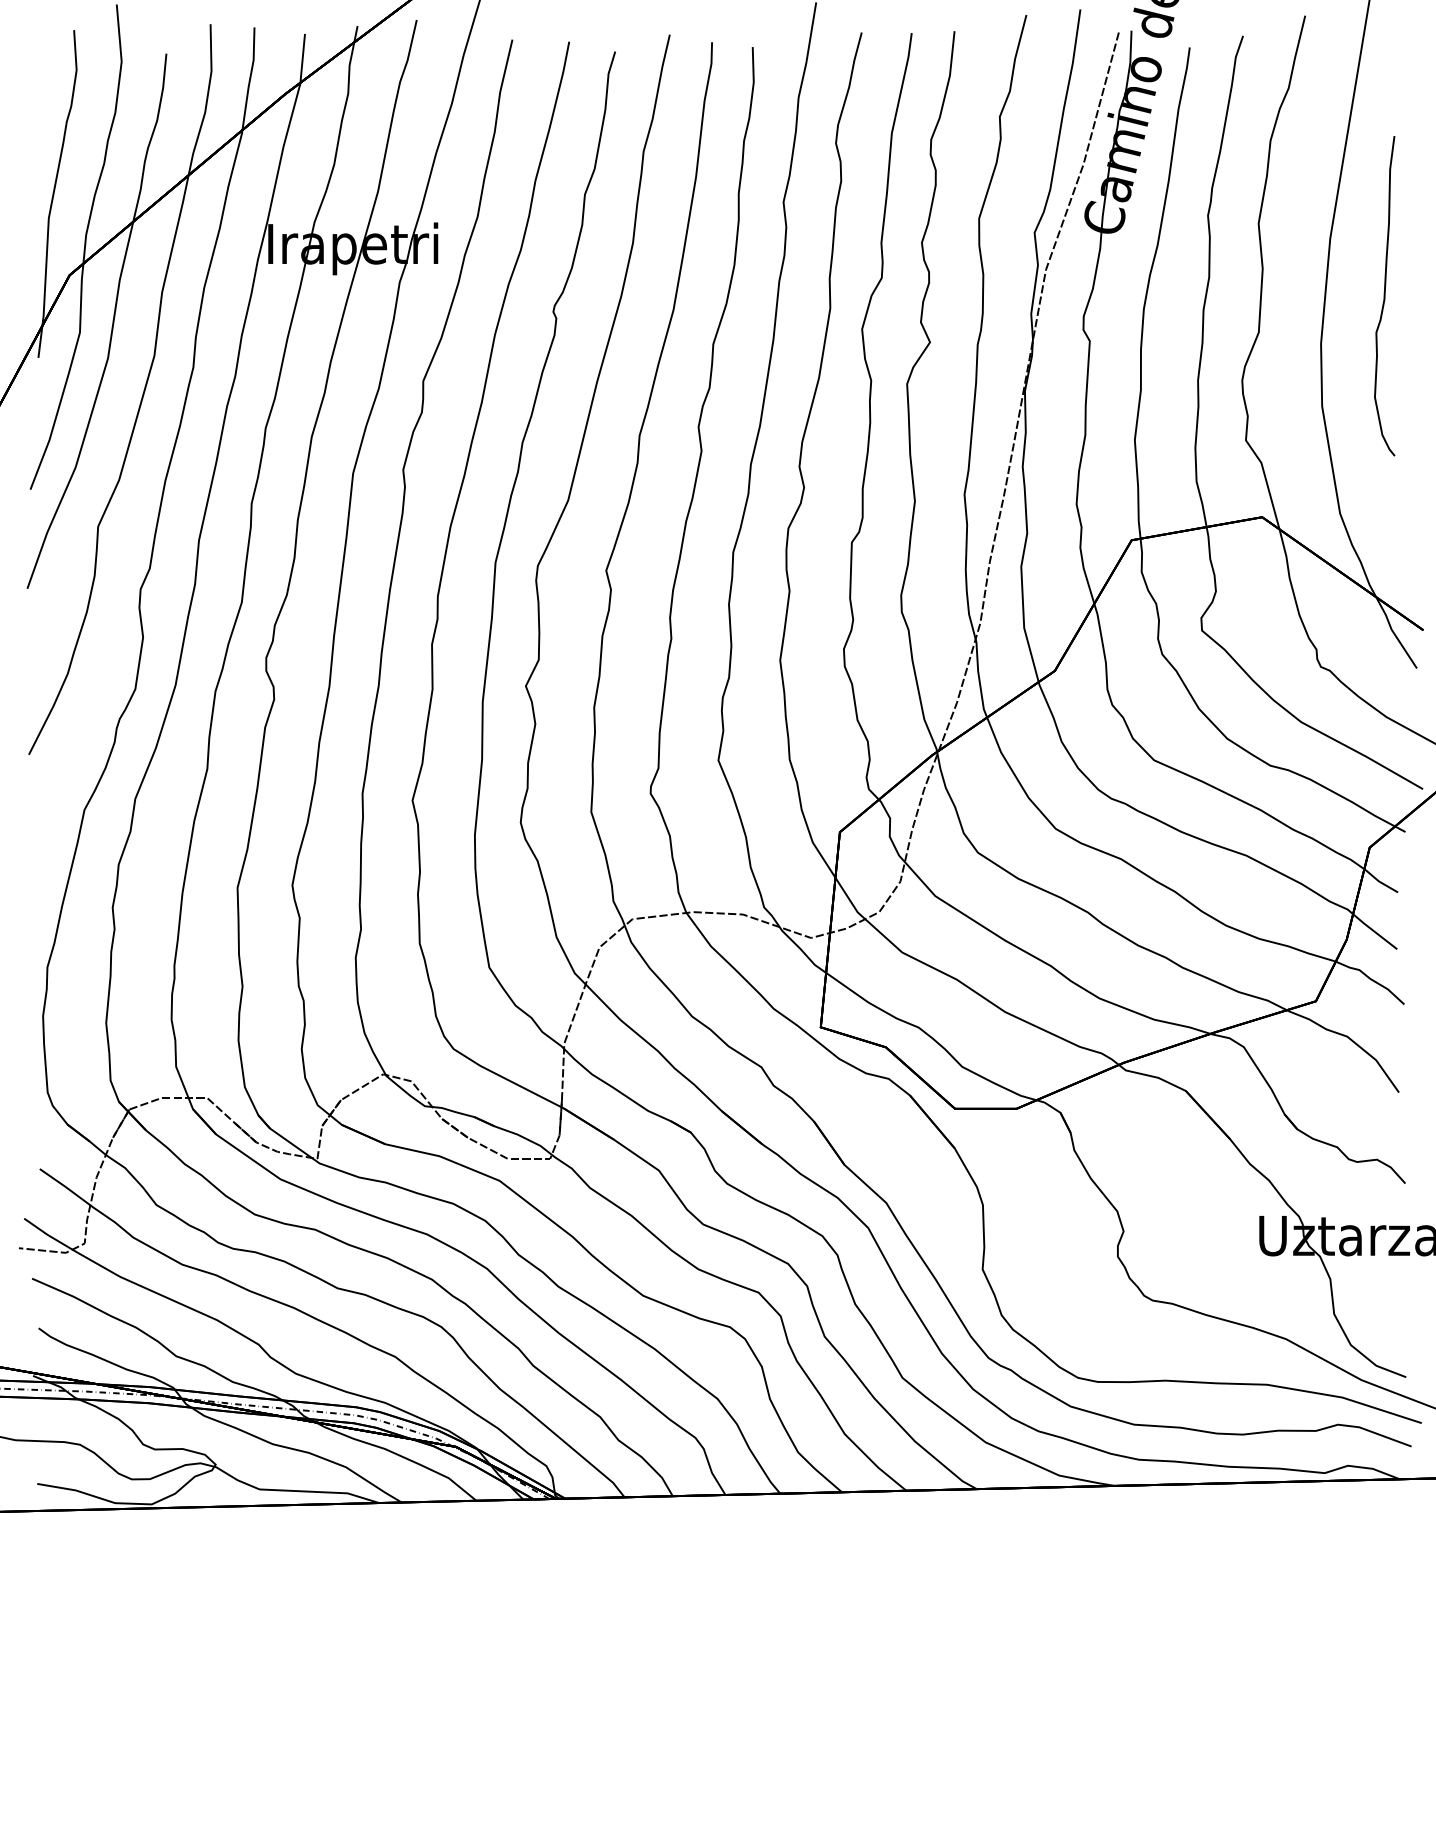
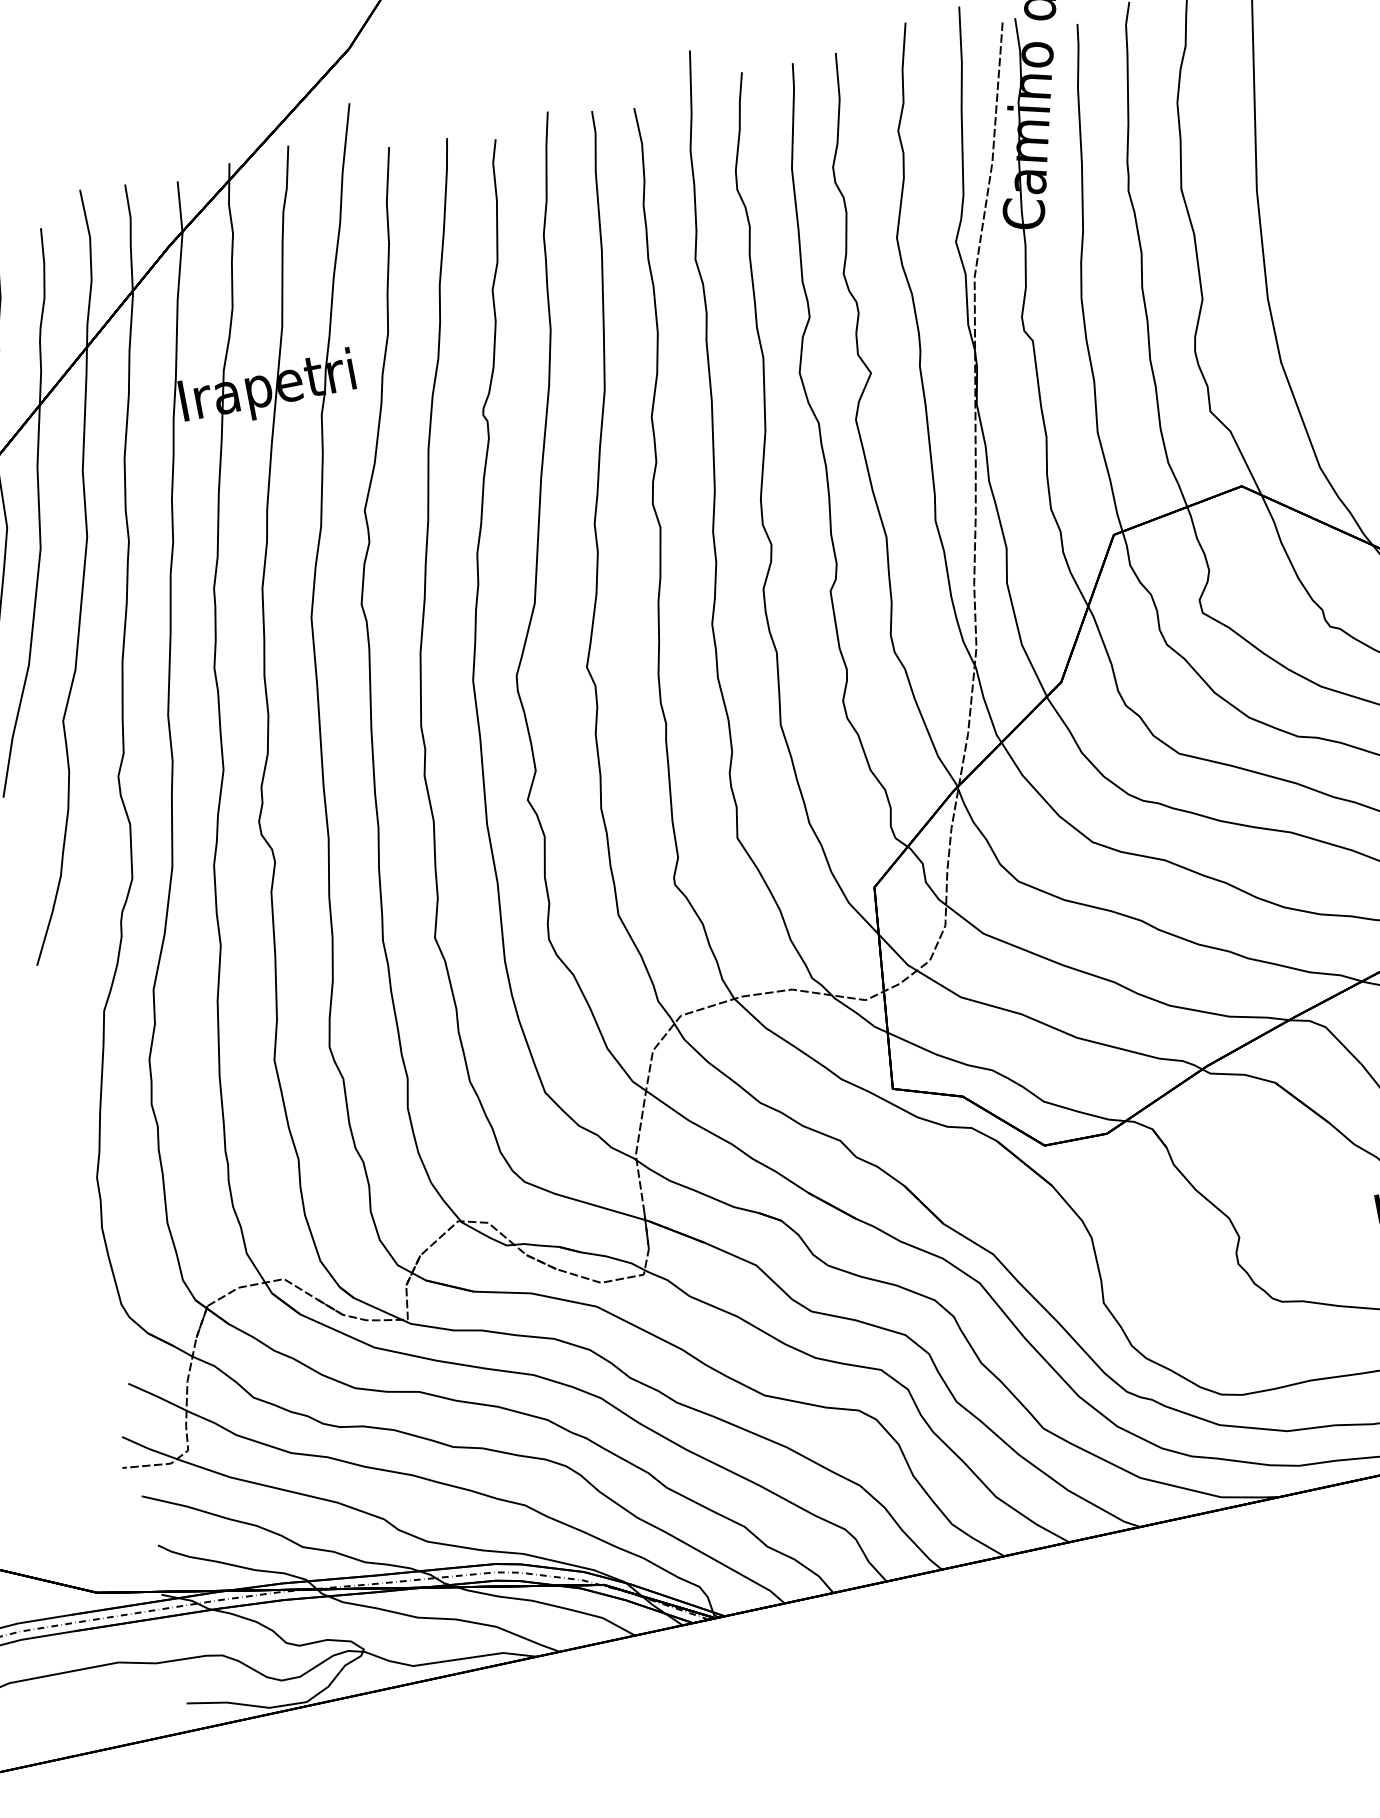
curve: (1384, 296) -> (1323, 238), removed

